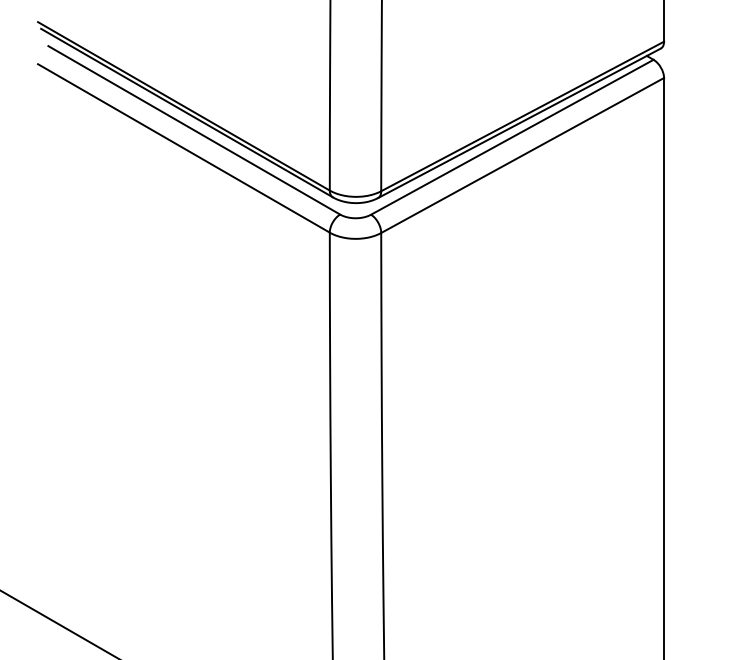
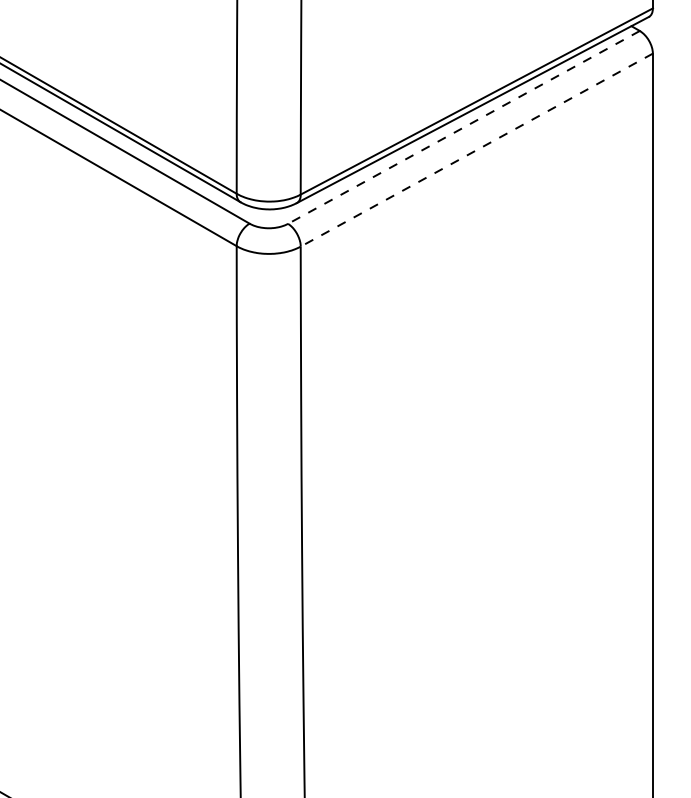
line: (511, 137) -> (462, 127), solid -> dashed
line: (522, 155) -> (476, 150), solid -> dashed

